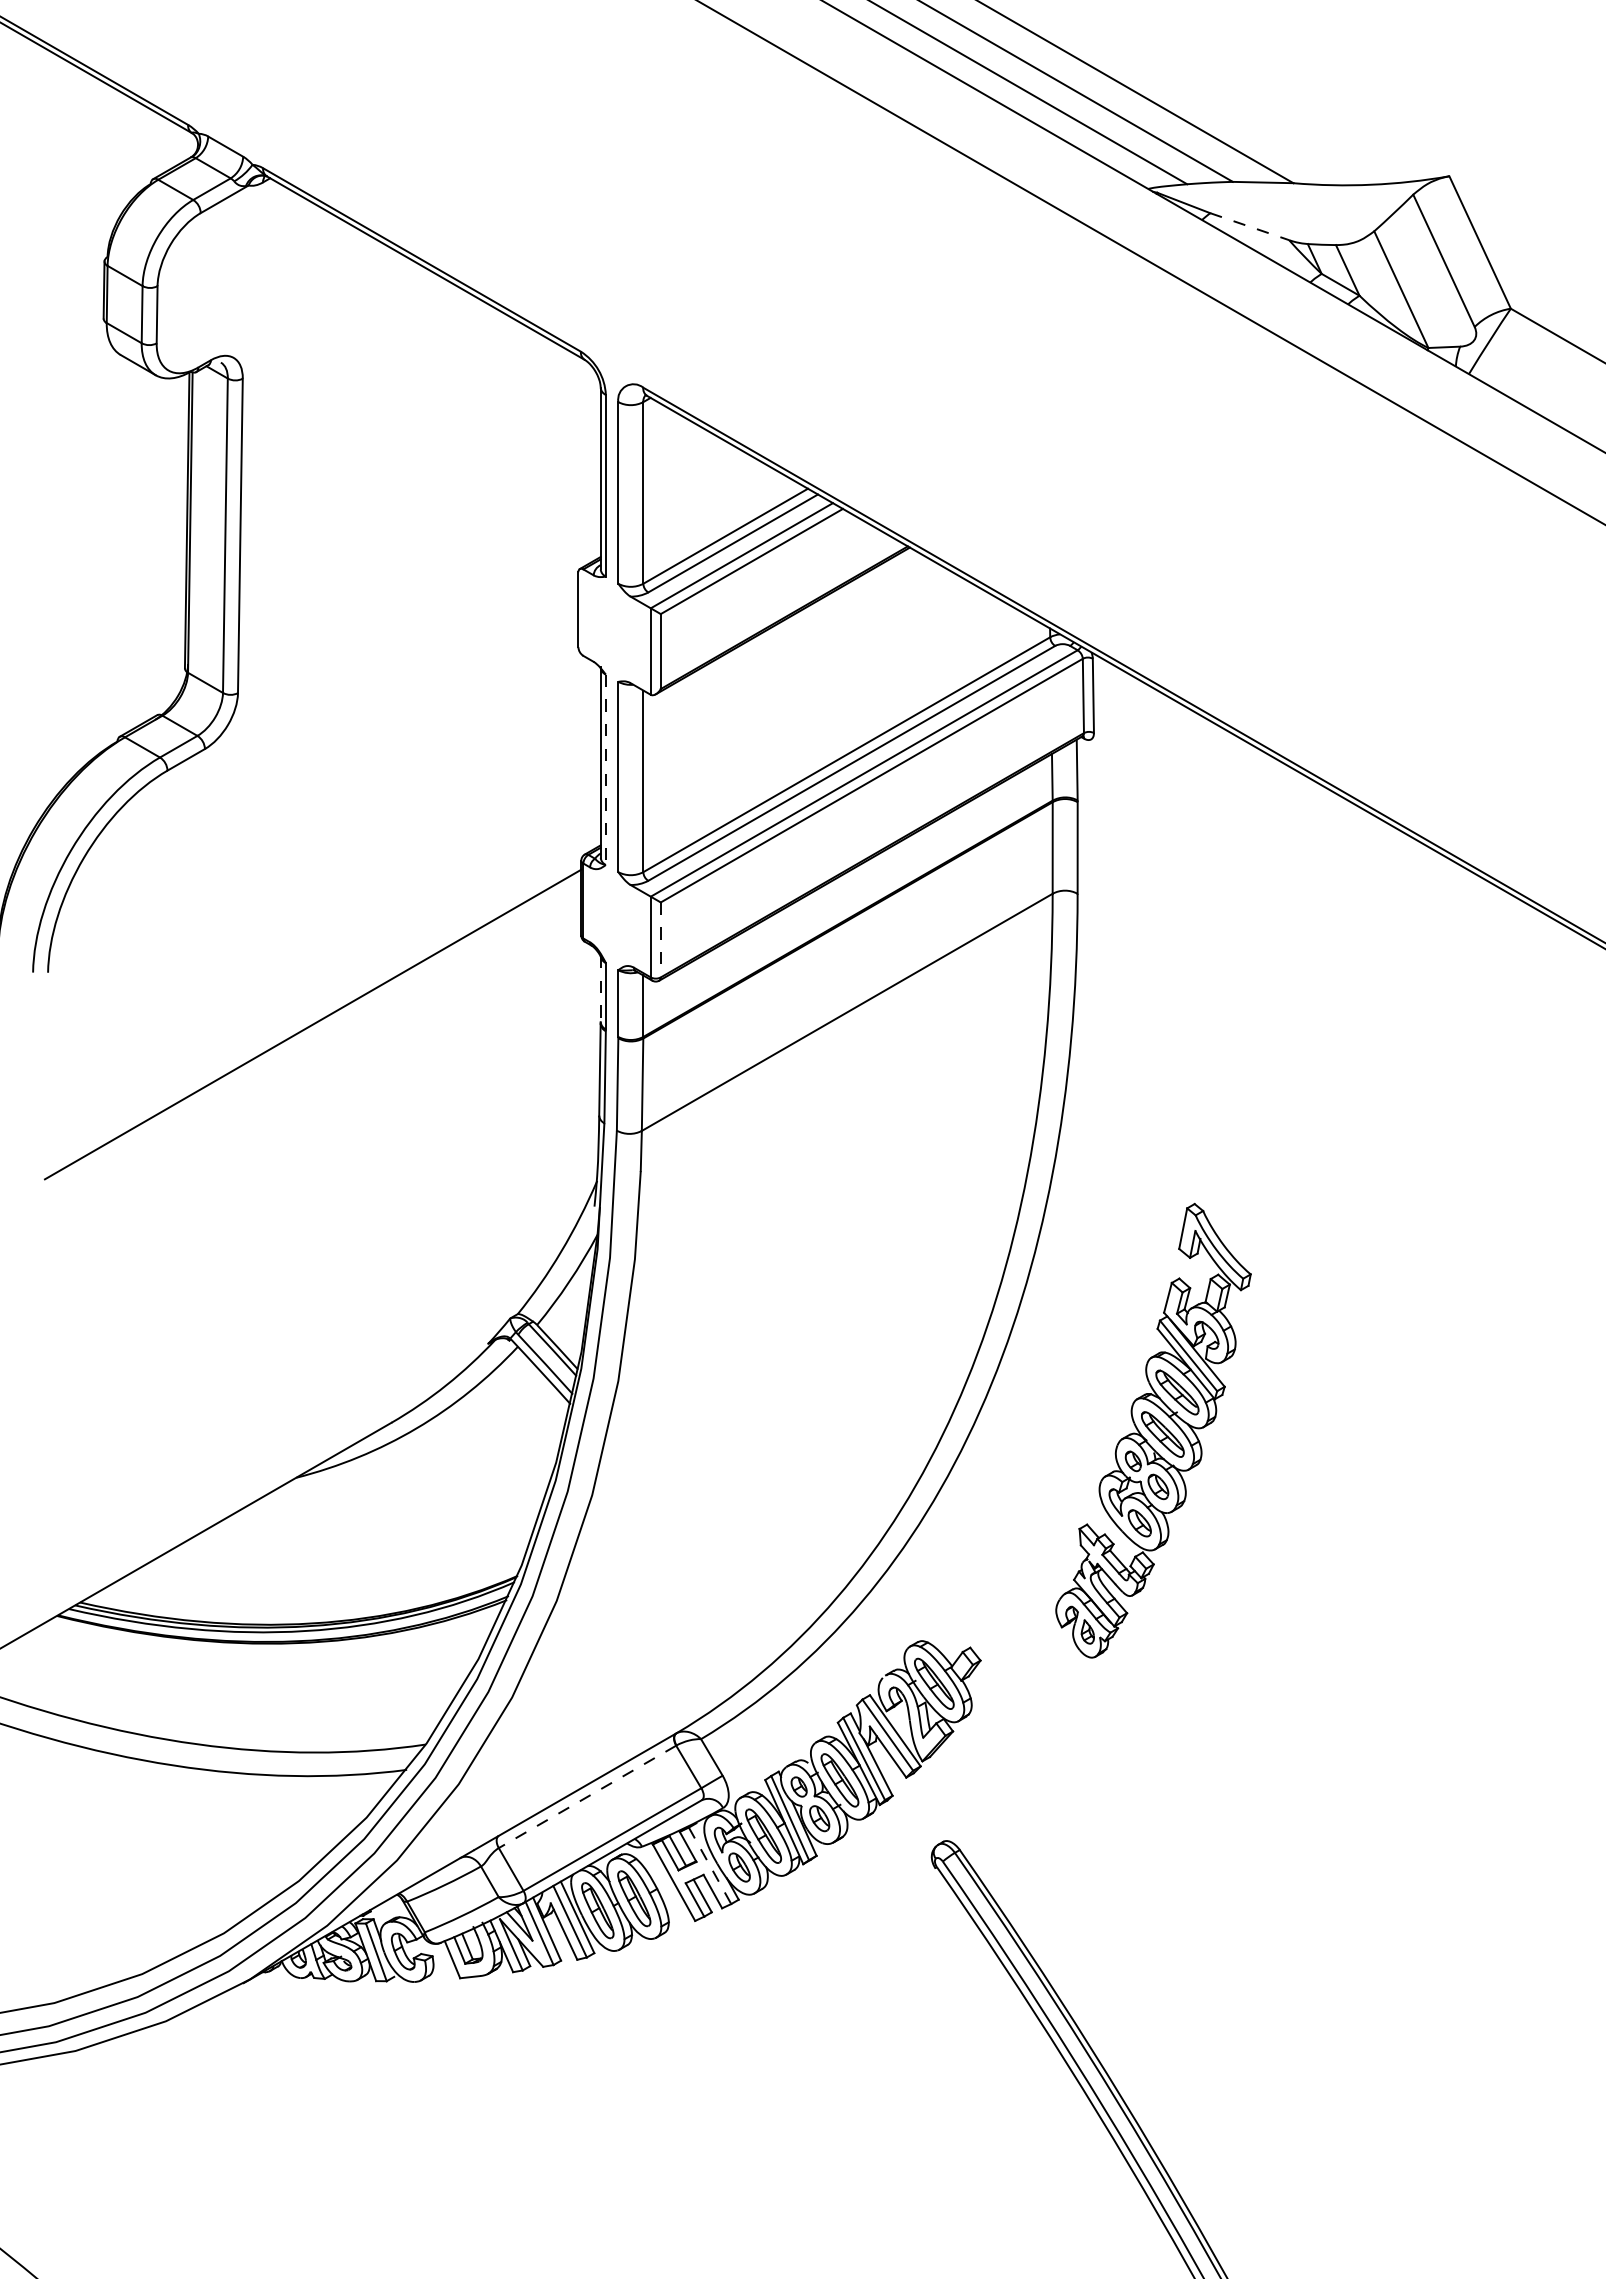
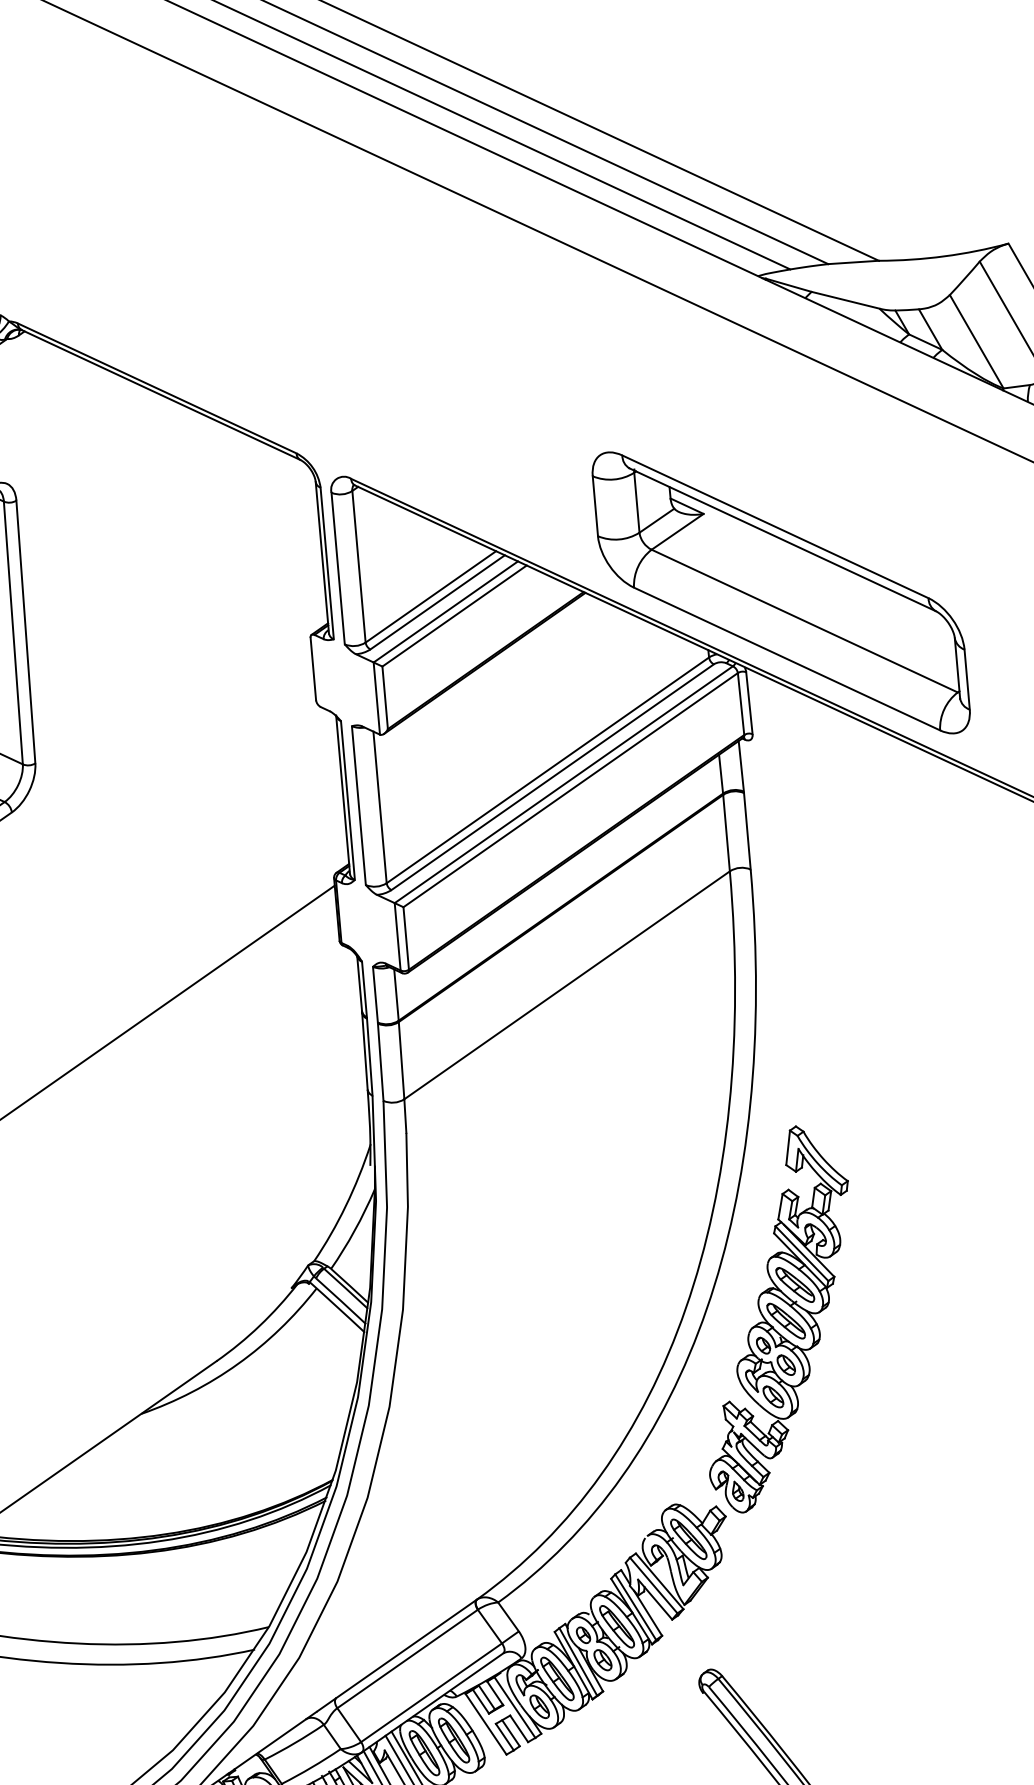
line: (1249, 226) -> (845, 300), dashed -> solid
part: (1142, 567) -> (781, 592), added
line: (605, 770) -> (347, 801), dashed -> solid
line: (660, 940) -> (406, 938), dashed -> solid
line: (600, 989) -> (359, 984), dashed -> solid
part: (1153, 1430) -> (778, 1318), moved
line: (587, 1797) -> (407, 1659), dashed -> solid
line: (710, 1865) -> (515, 1707), dashed -> solid

